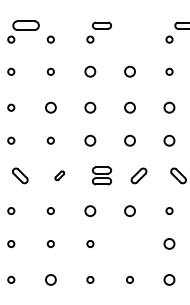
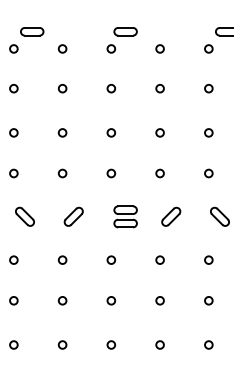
part: (26, 25) -> (32, 31), size x0.71
circle: (129, 39) -> (159, 48), added
circle: (90, 71) -> (111, 88), size x0.62
circle: (129, 71) -> (159, 88), size x0.62
circle: (50, 107) -> (62, 132), size x0.62
circle: (90, 107) -> (111, 132), size x0.62
circle: (129, 107) -> (159, 132), size x0.62
circle: (169, 107) -> (208, 132), size x0.62
circle: (90, 140) -> (111, 173), size x0.62
circle: (129, 140) -> (159, 173), size x0.62
circle: (169, 140) -> (208, 173), size x0.62
part: (59, 175) -> (73, 216), size x1.67
circle: (90, 210) -> (111, 259), size x0.62
circle: (129, 210) -> (159, 259), size x0.62
circle: (129, 243) -> (159, 300), added
circle: (169, 243) -> (208, 300), size x0.62
circle: (50, 279) -> (62, 344), size x0.62
circle: (169, 279) -> (208, 344), size x0.62

